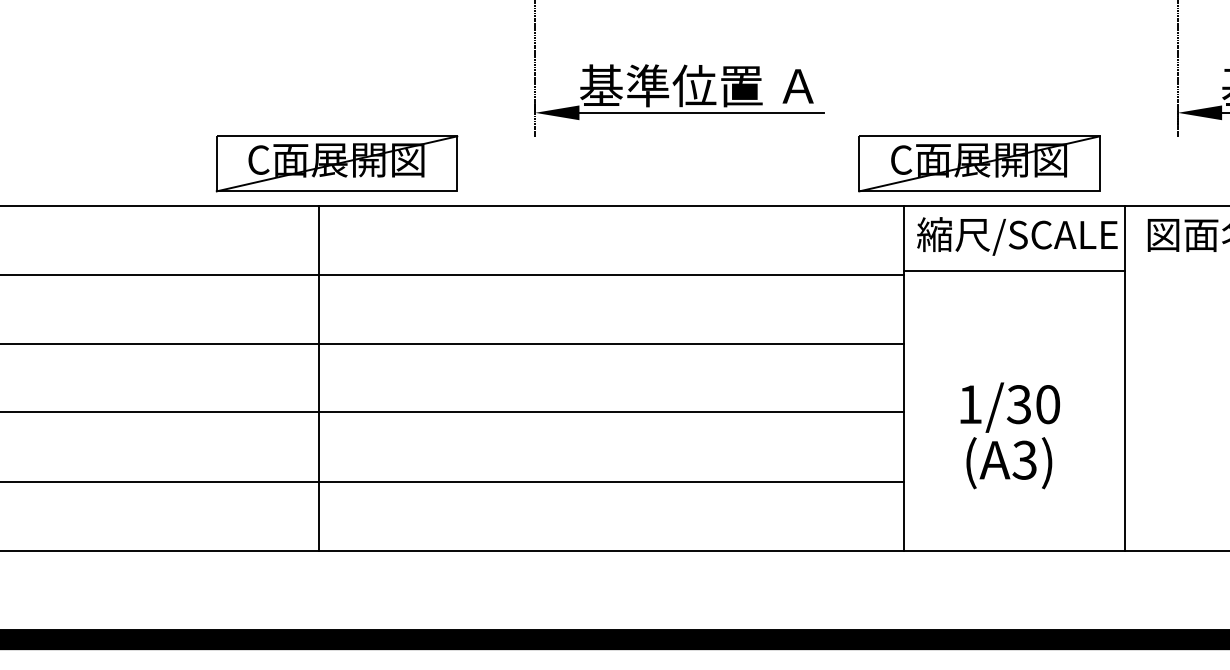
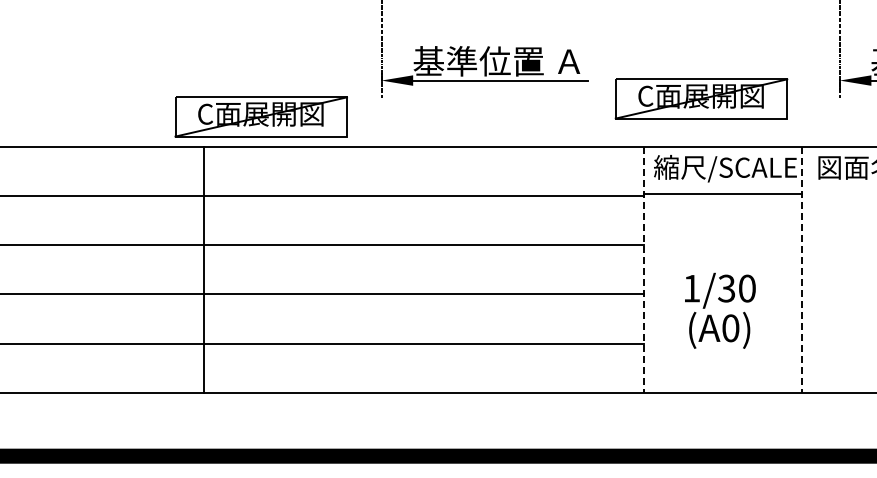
part: (335, 163) -> (260, 116), moved
part: (979, 163) -> (701, 98), moved
line: (319, 377) -> (204, 269), moved
line: (903, 379) -> (644, 270), solid -> dashed
line: (1124, 379) -> (801, 270), solid -> dashed
text: (1024, 460) -> (730, 328), (A3) -> (A0)

